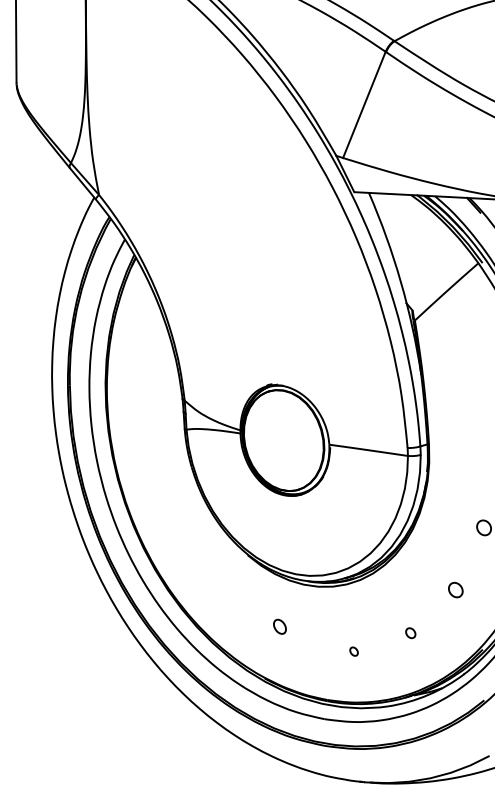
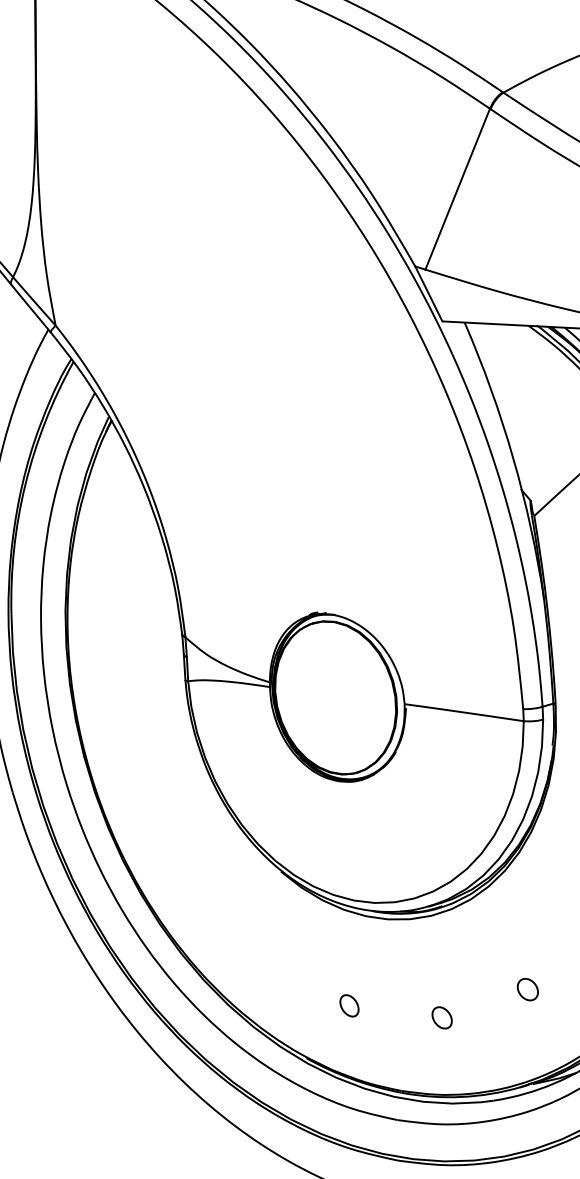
part: (279, 626) -> (348, 1005), moved
part: (410, 633) -> (527, 990), size x1.43
part: (353, 651) -> (441, 1017), size x1.67

